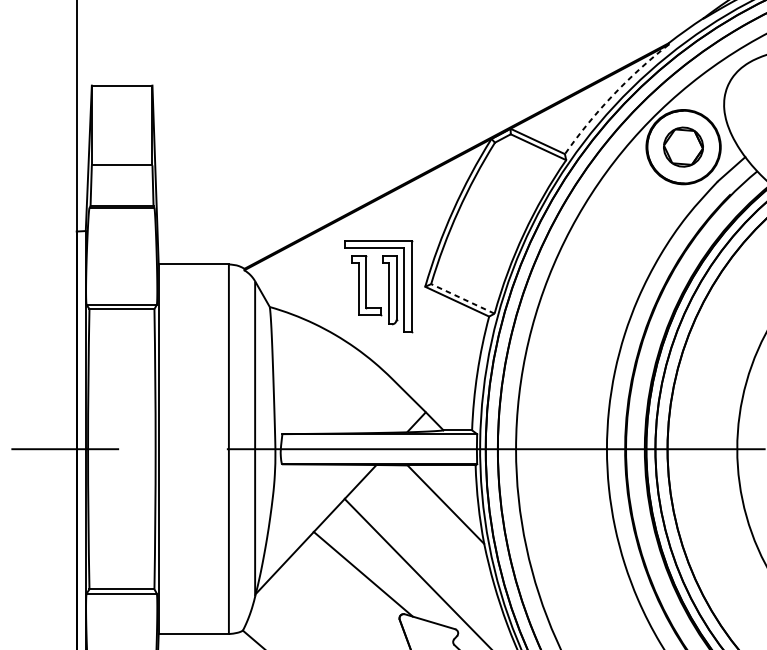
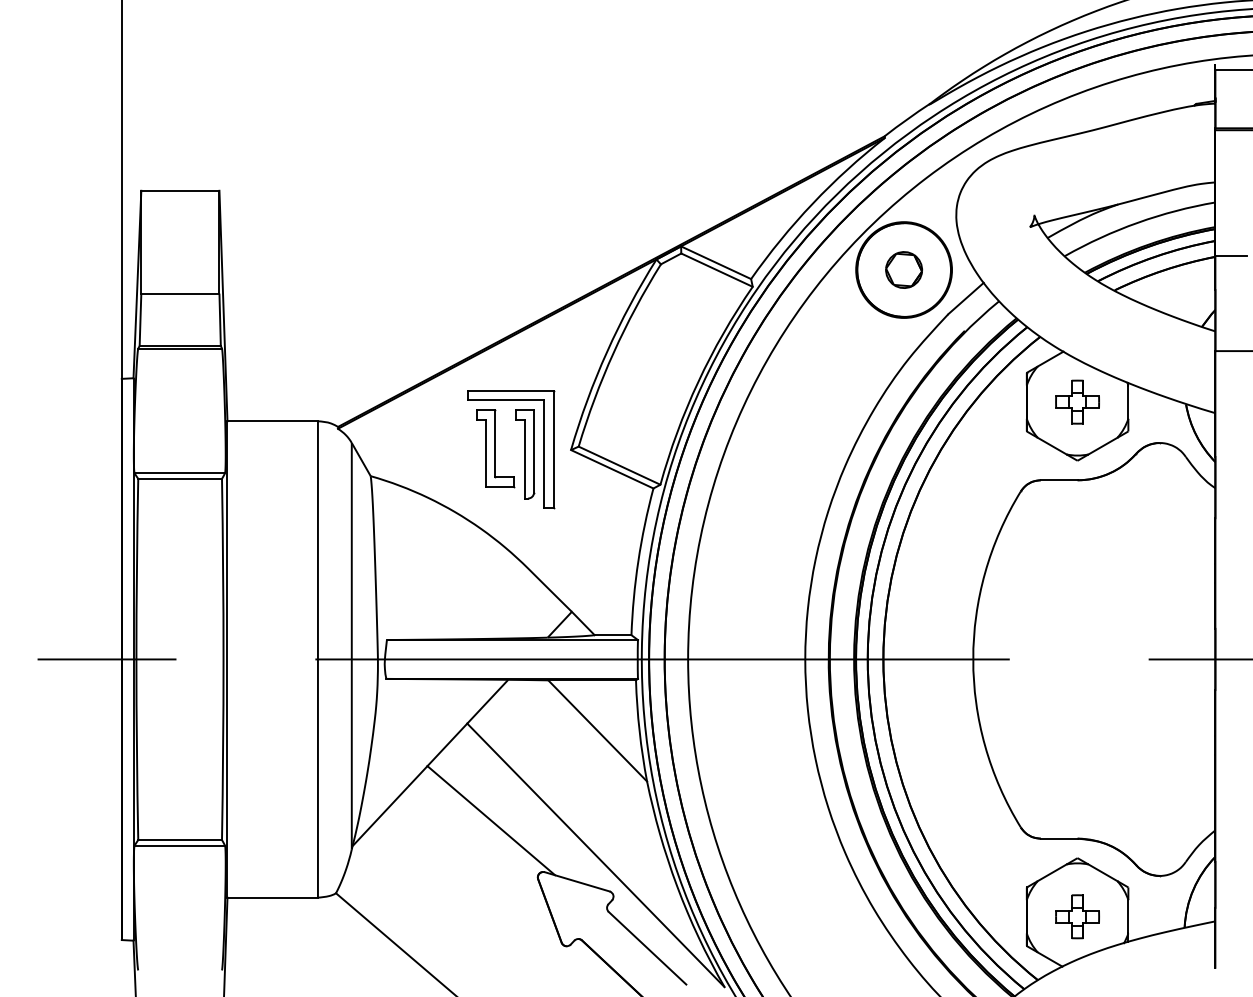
arc: (612, 95) -> (812, 203), dashed -> solid
part: (683, 146) -> (904, 269), size x0.71
line: (462, 298) -> (619, 465), dashed -> solid

